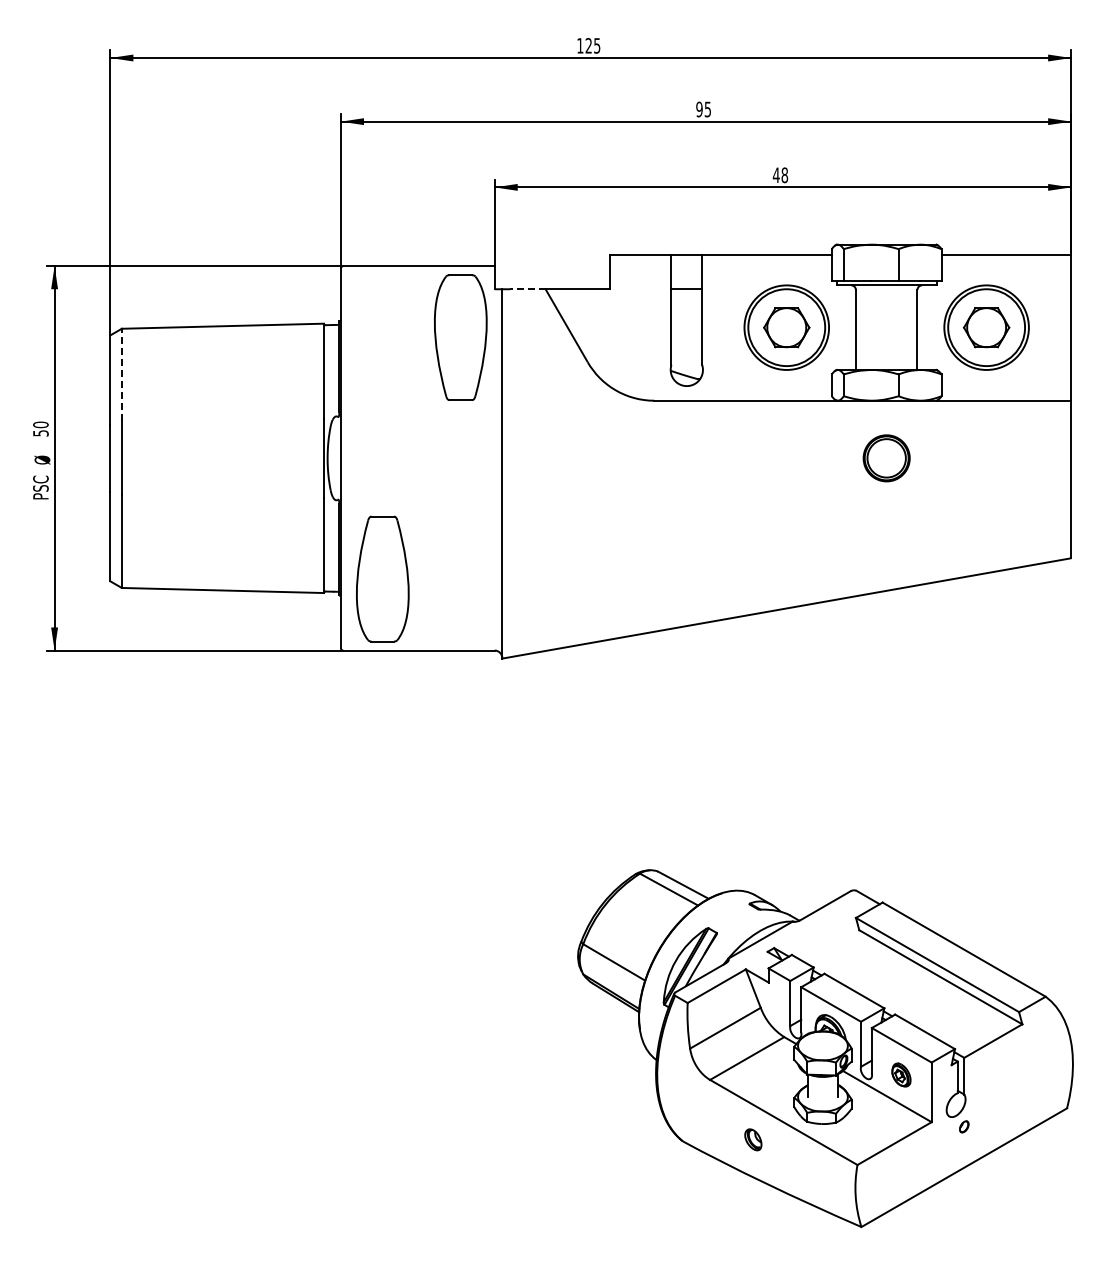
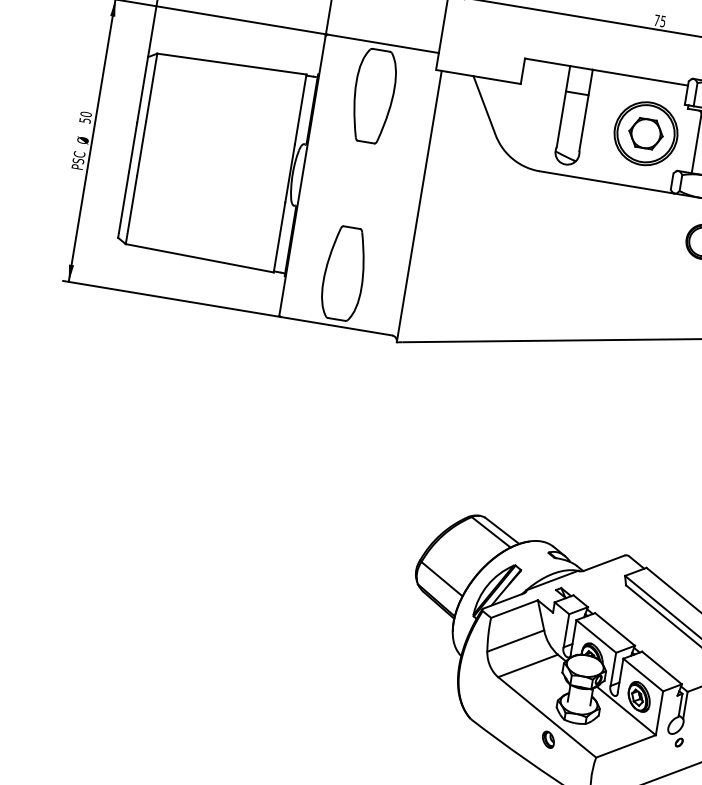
text: (780, 175) -> (659, 21), 48 -> 75
line: (527, 289) -> (460, 74), dashed -> solid
part: (460, 337) -> (373, 96), moved
line: (121, 374) -> (151, 87), dashed -> solid
part: (382, 578) -> (344, 273), moved
part: (901, 1074) -> (639, 696), size x1.67
part: (753, 1139) -> (548, 739), moved

